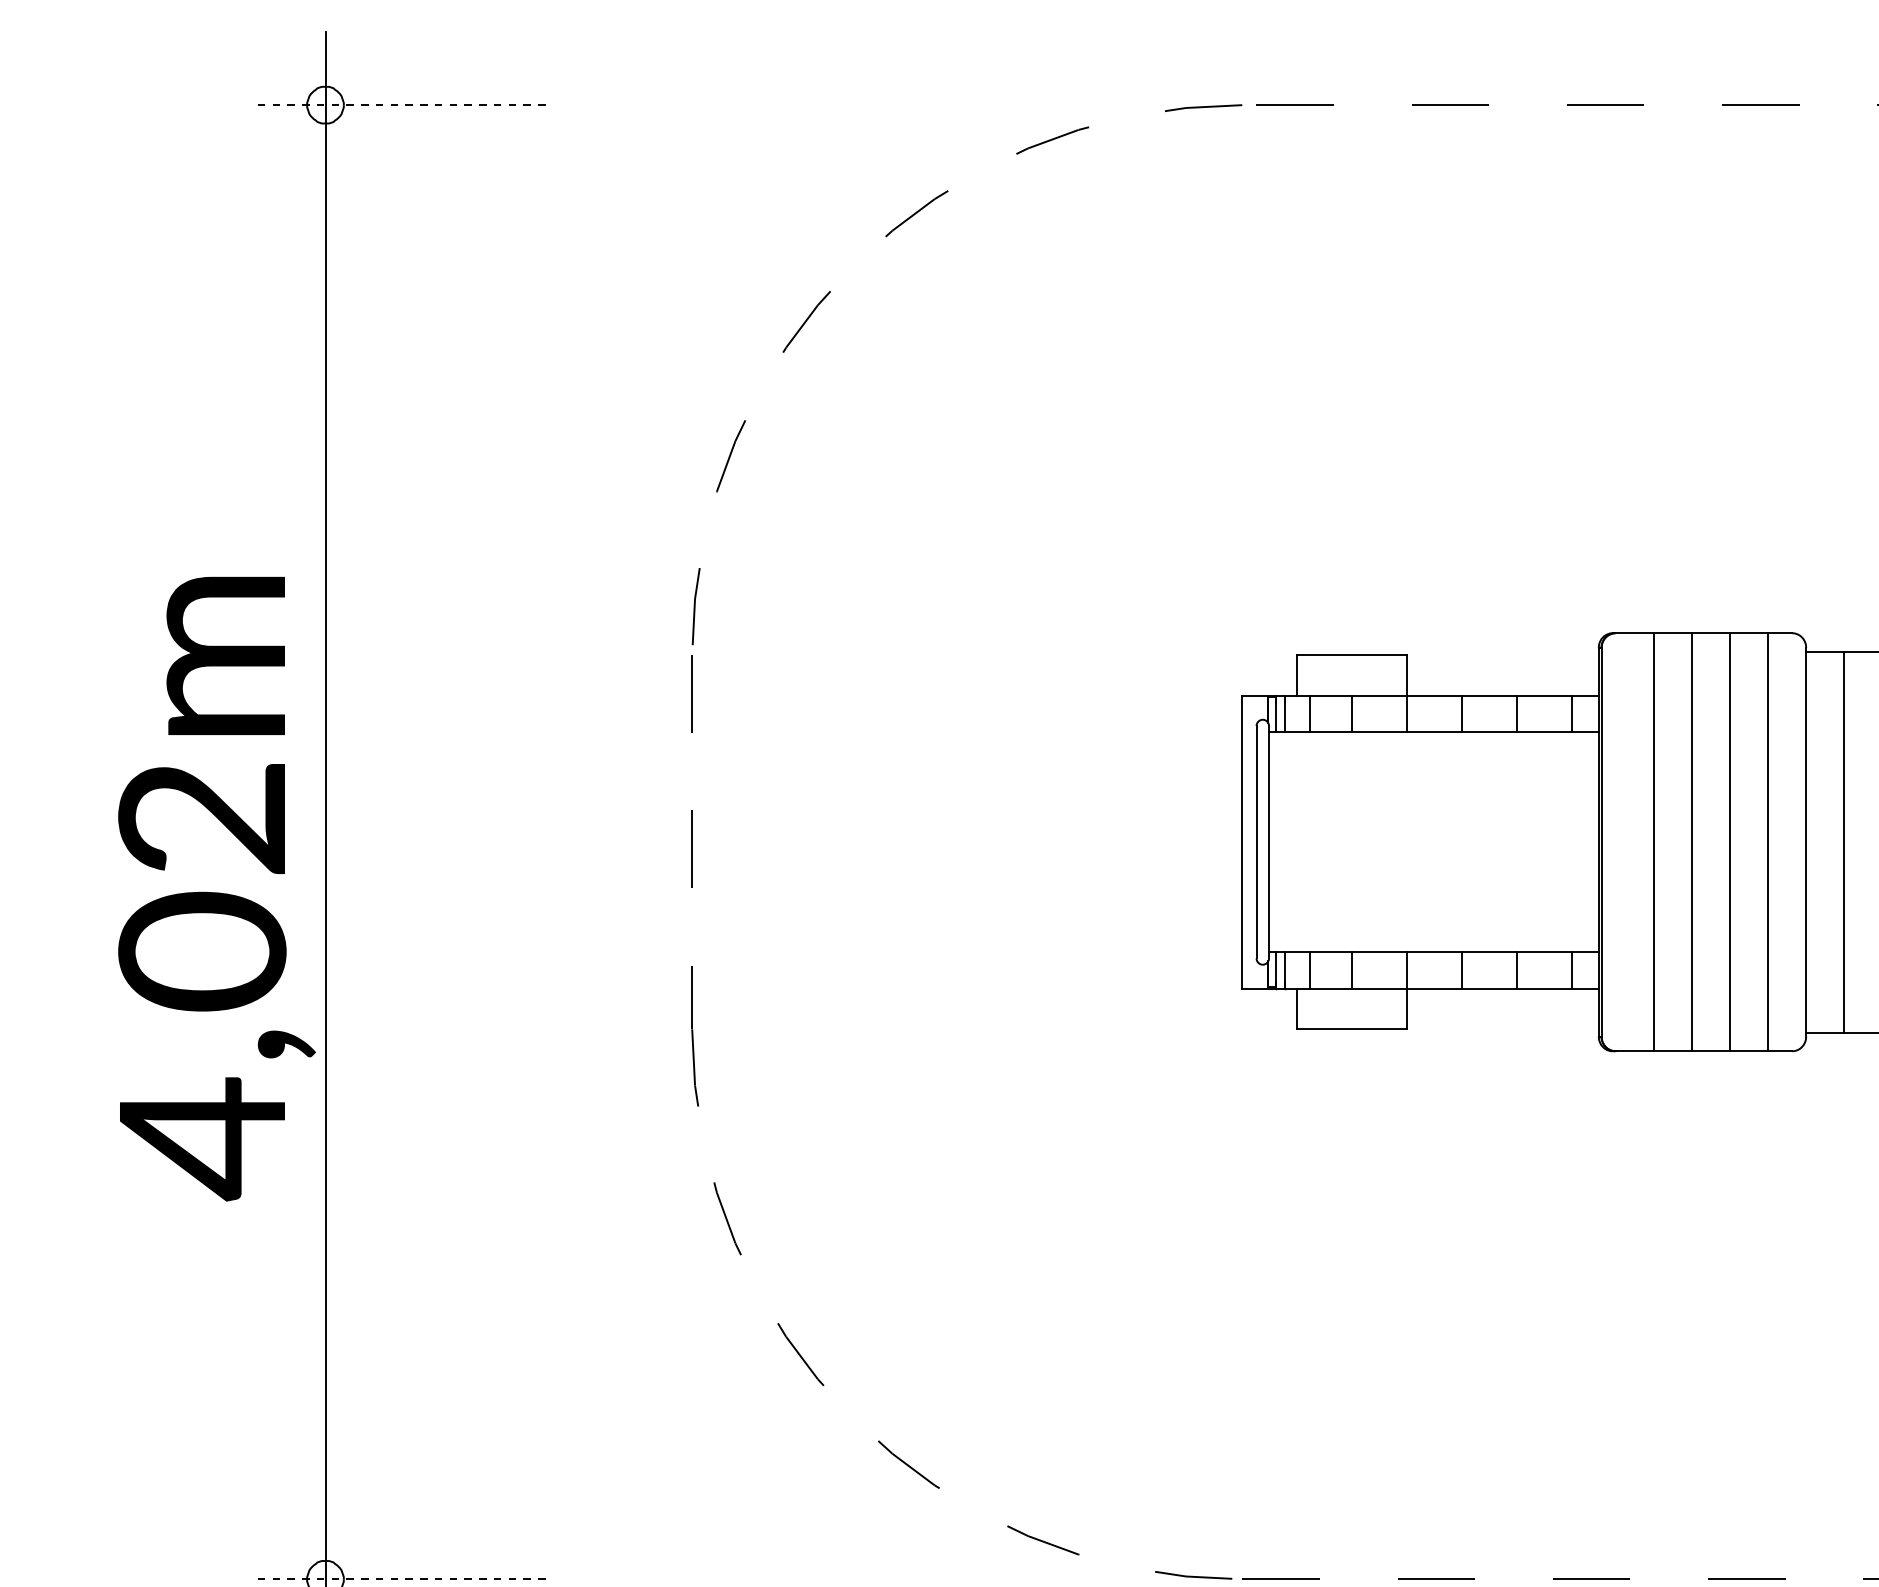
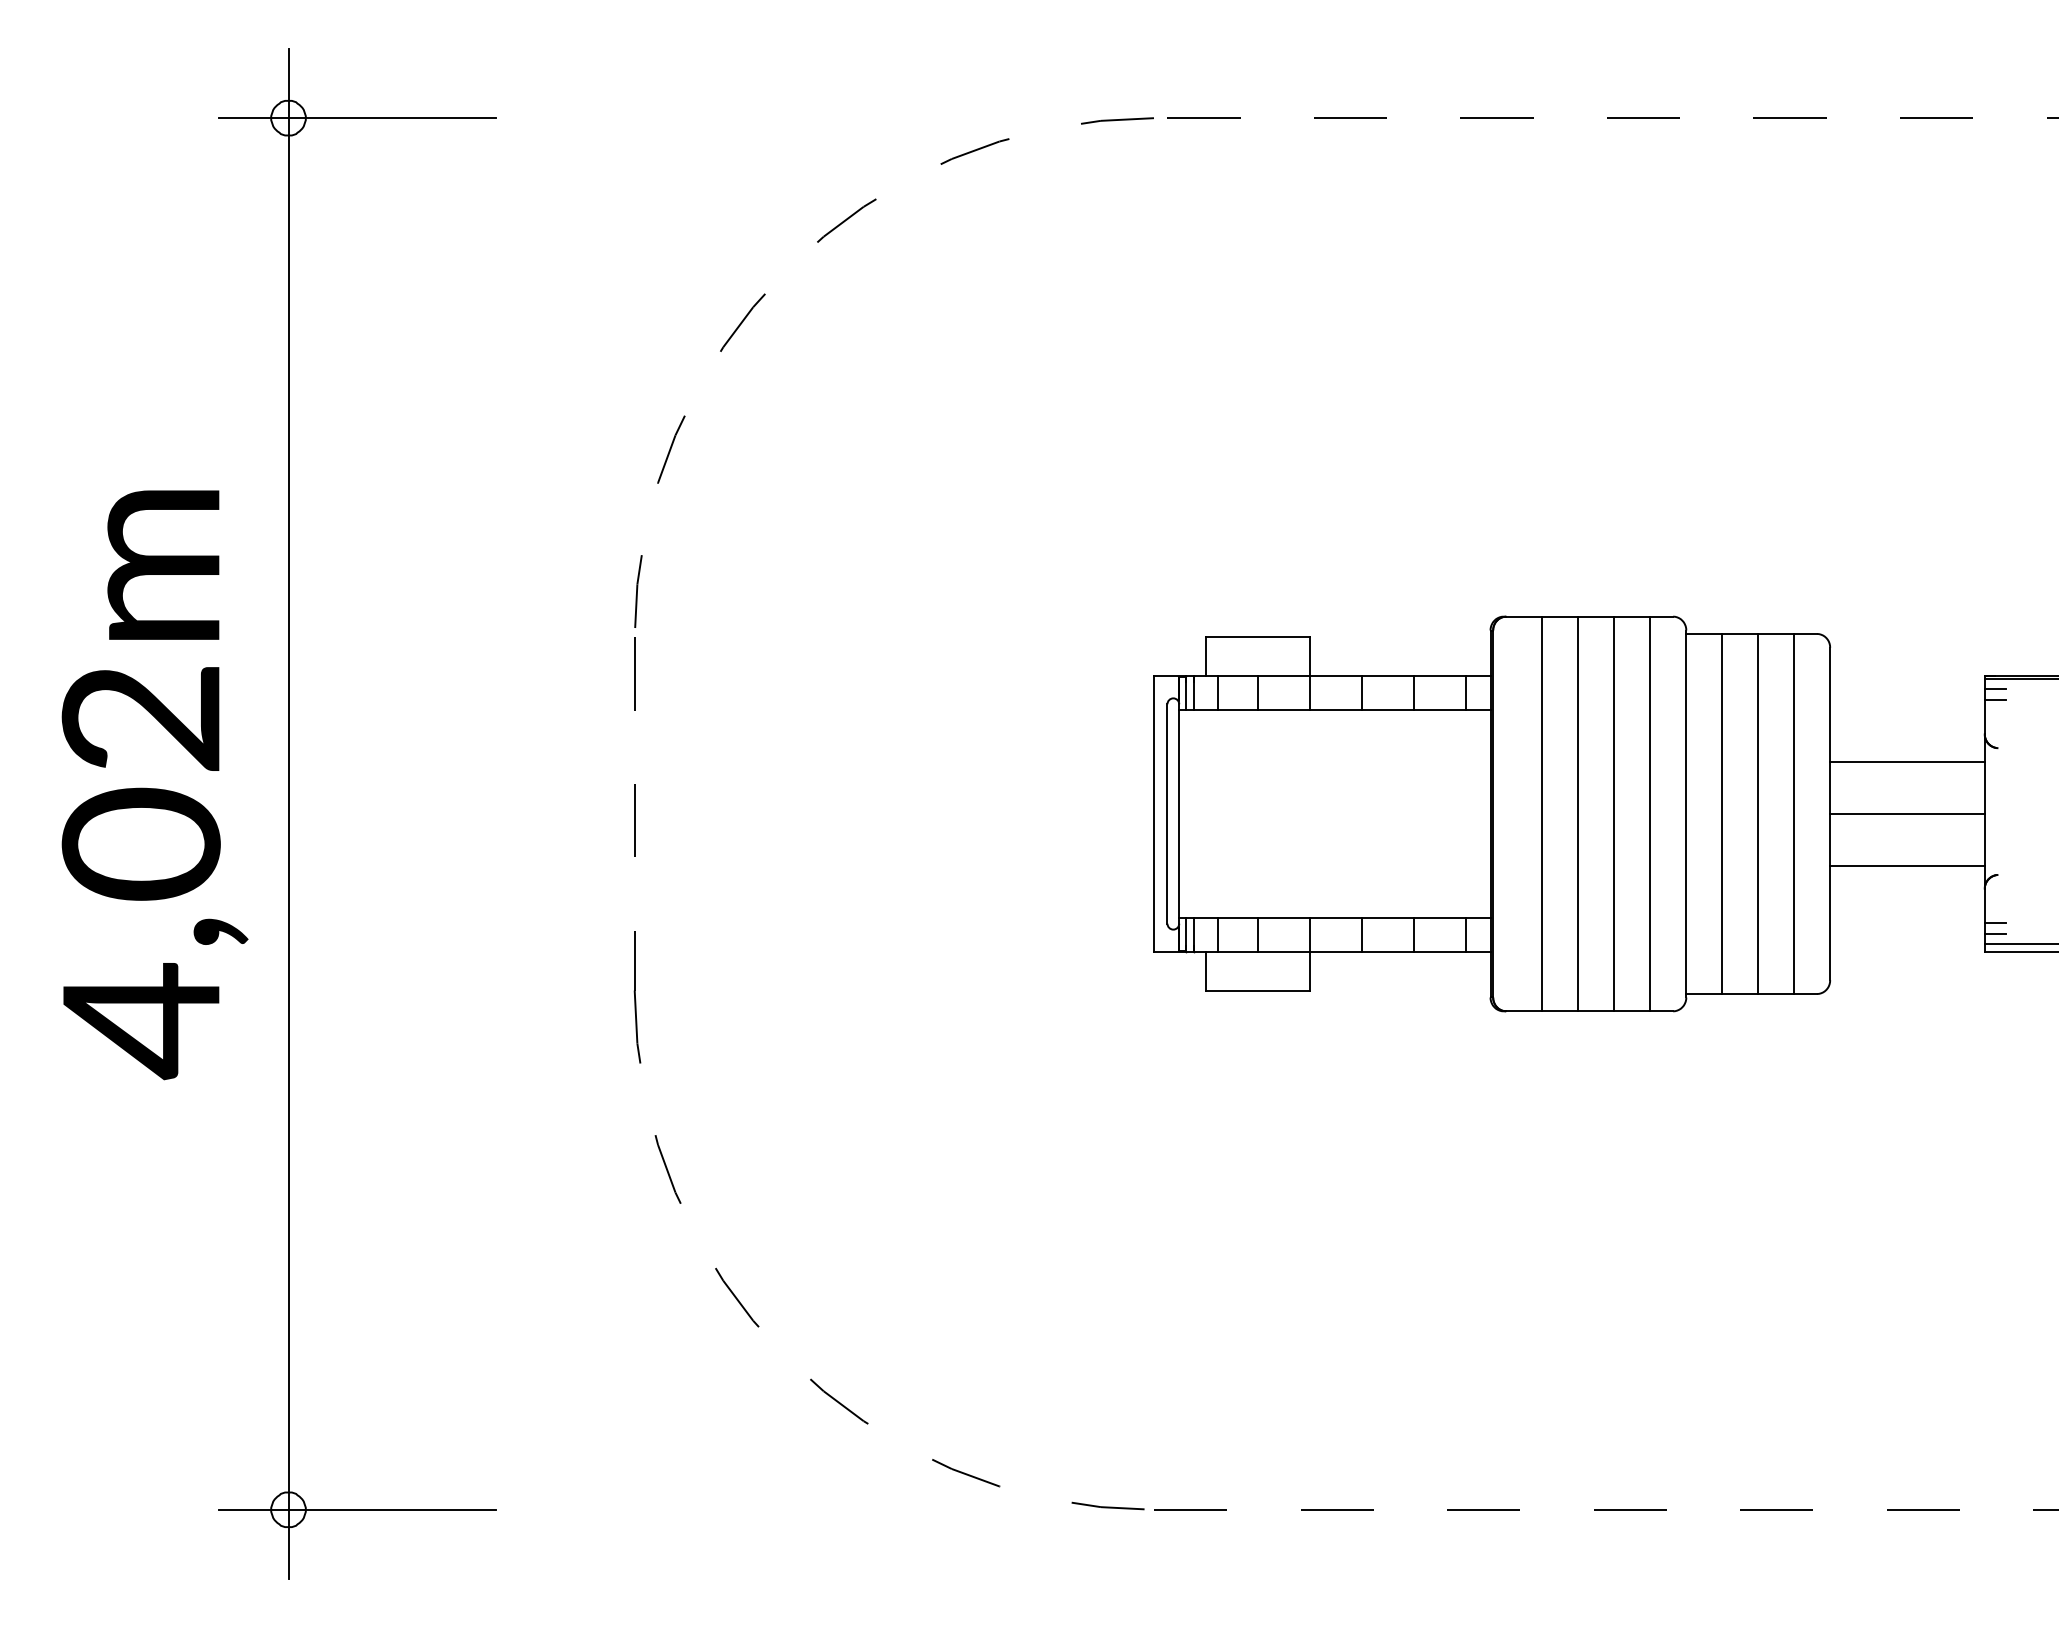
line: (398, 105) -> (357, 118), dashed -> solid
text: (216, 889) -> (154, 785), moved
line: (398, 1578) -> (357, 1509), dashed -> solid

